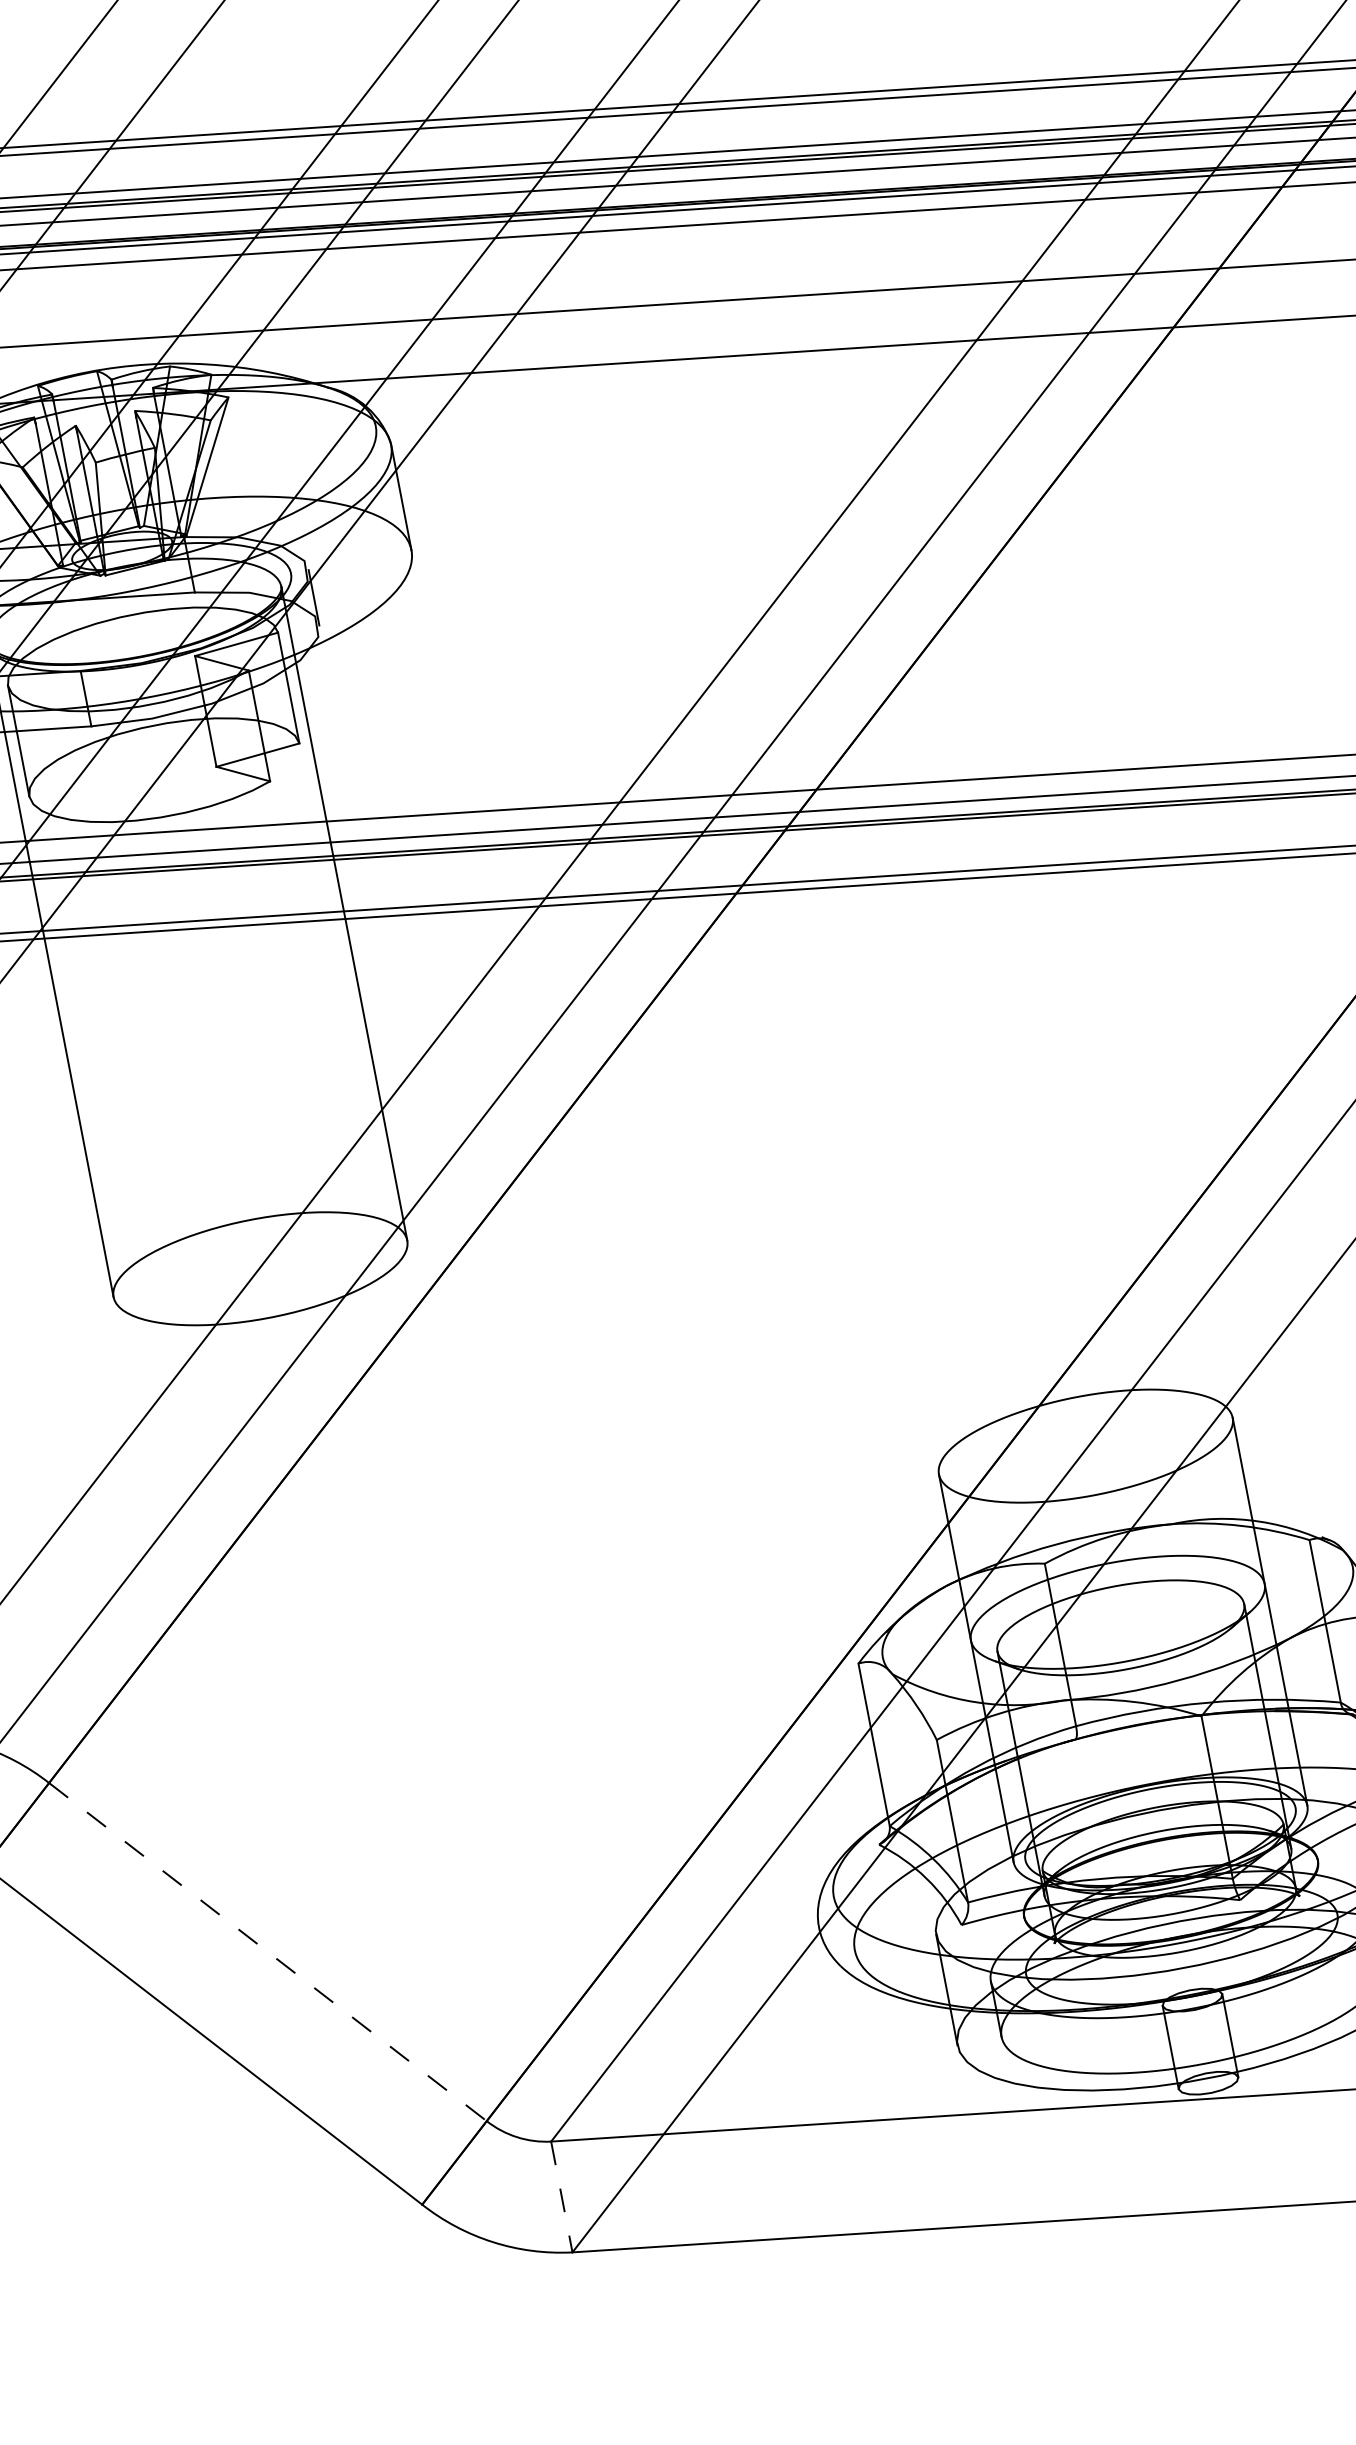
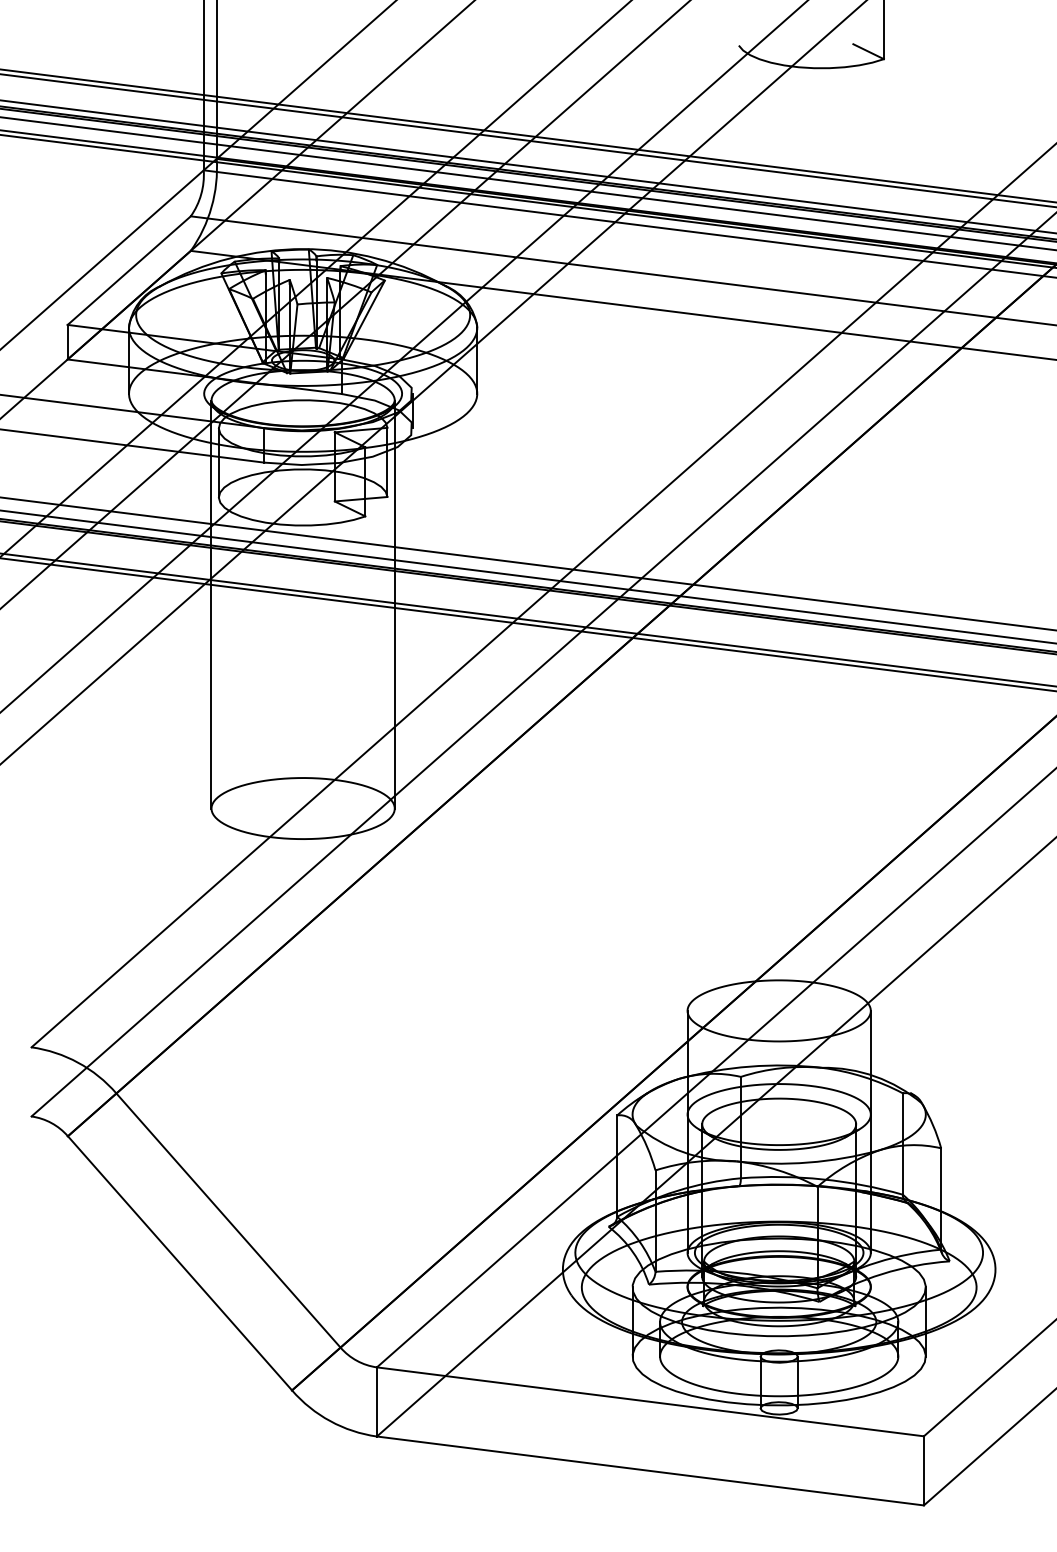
line: (267, 1952) -> (228, 1220), dashed -> solid
line: (560, 2196) -> (376, 1401), dashed -> solid

